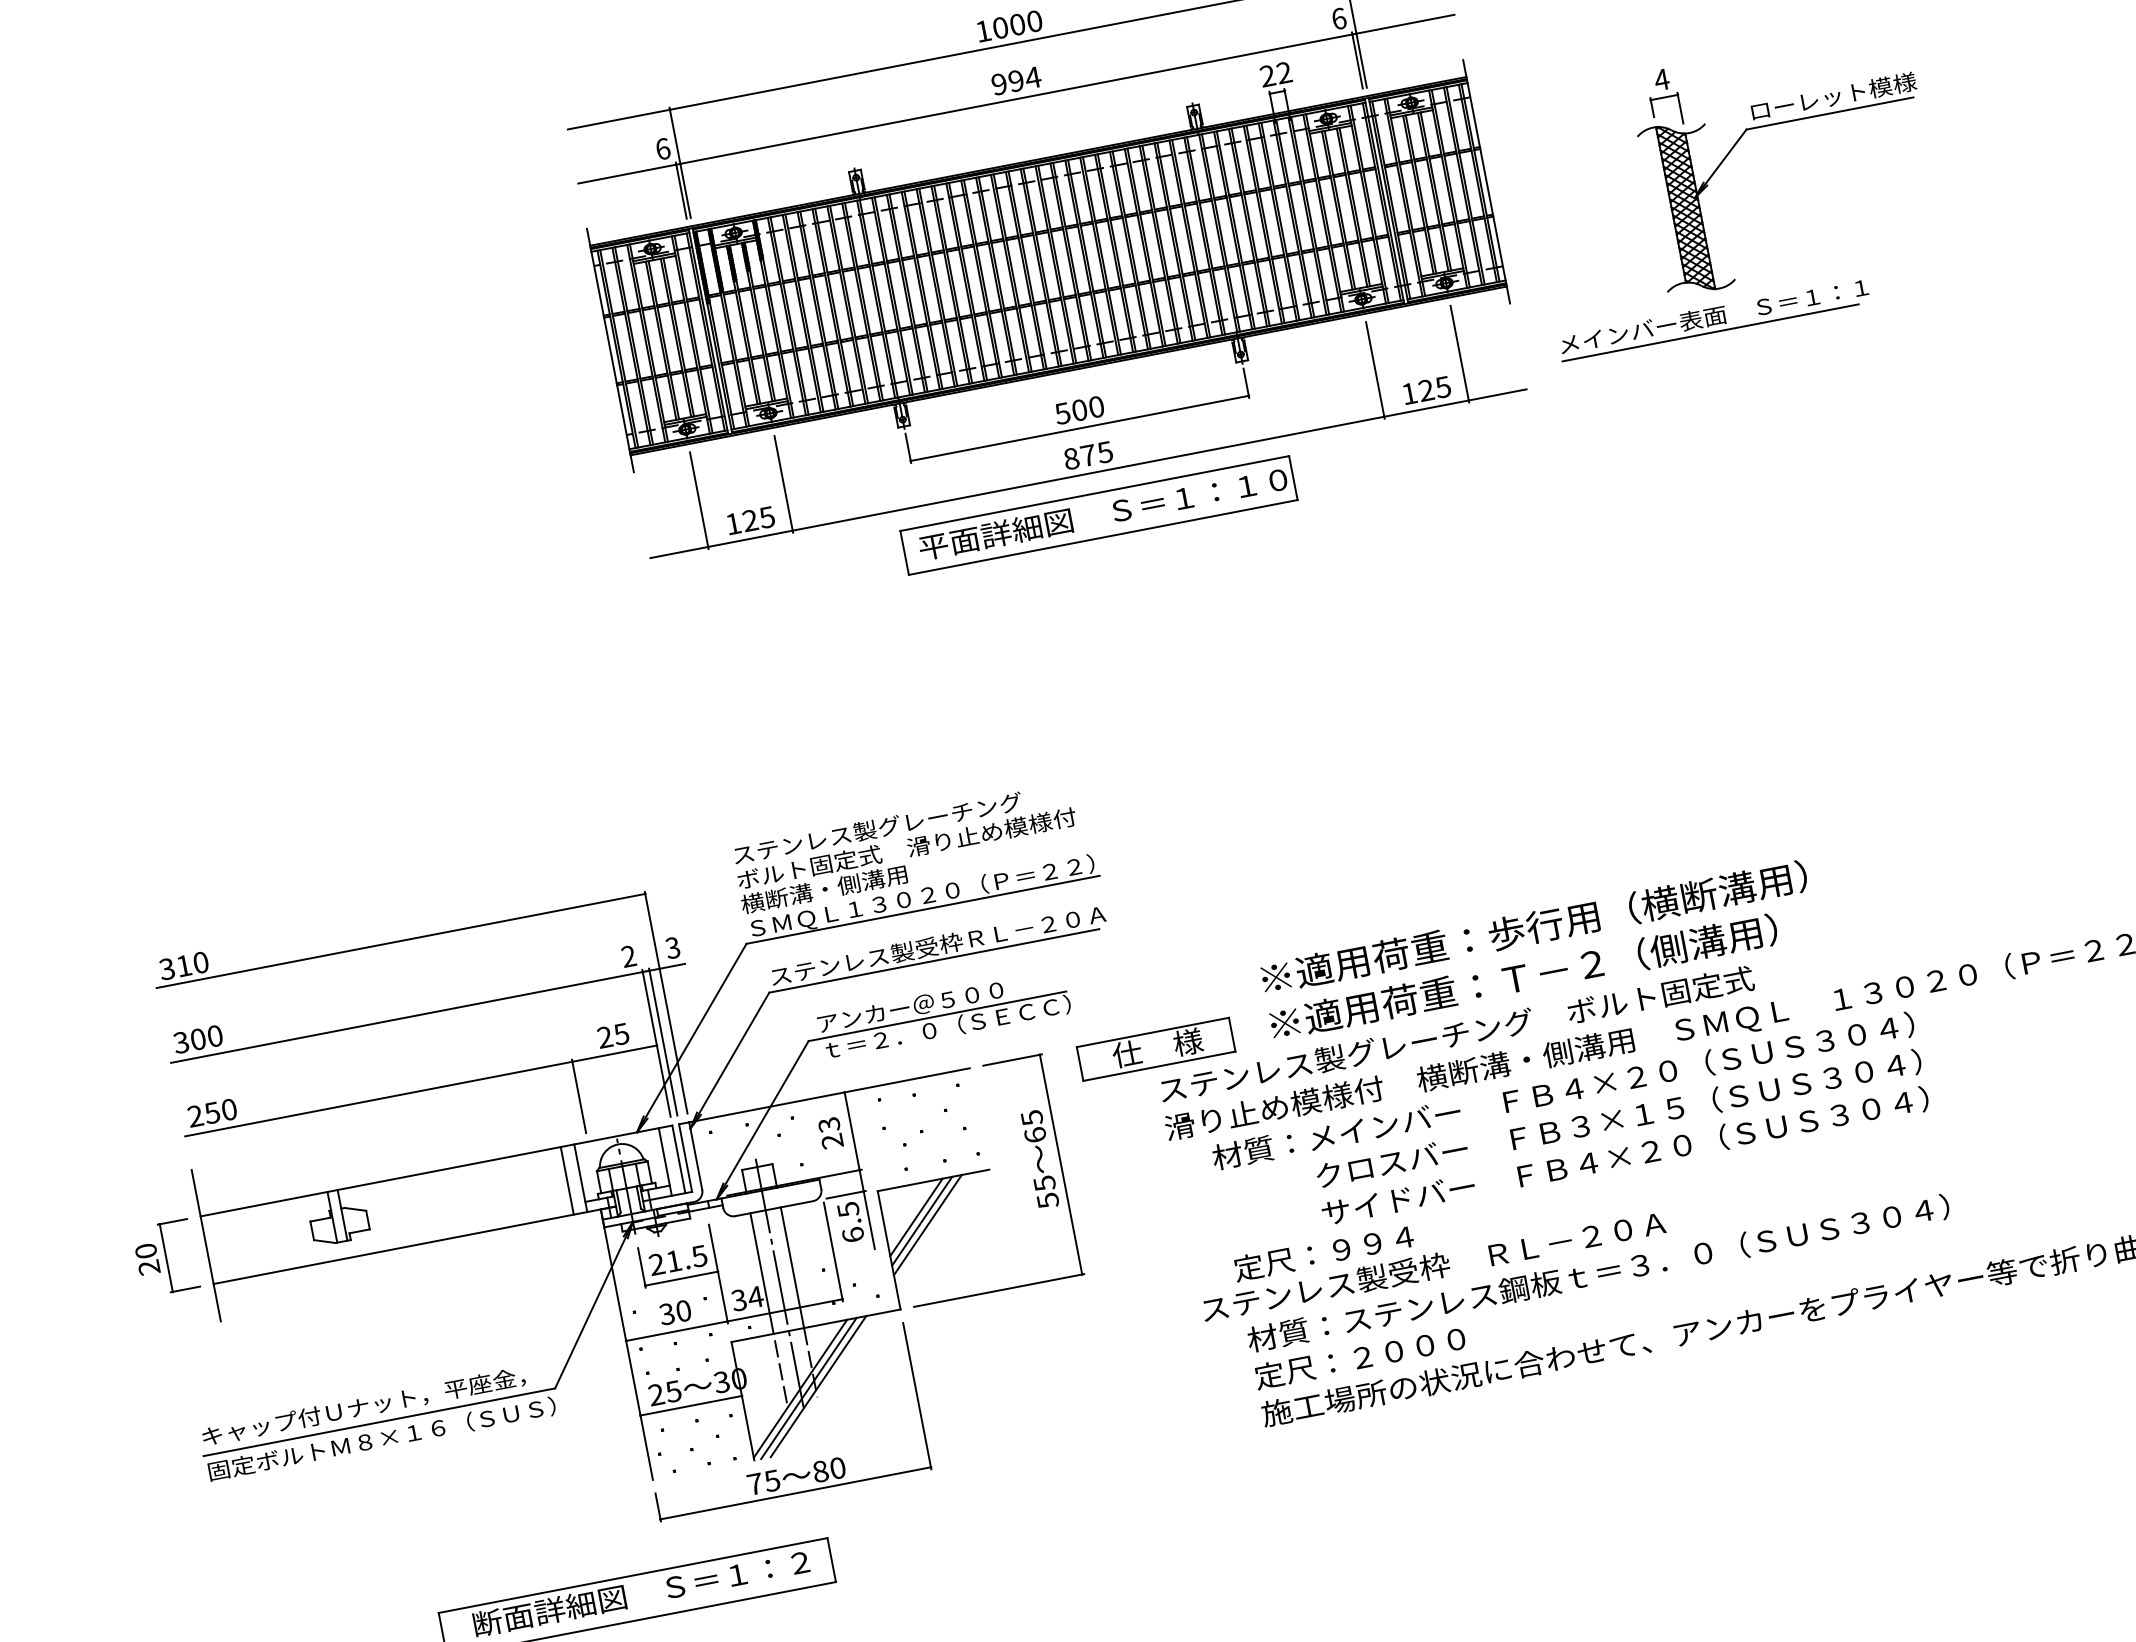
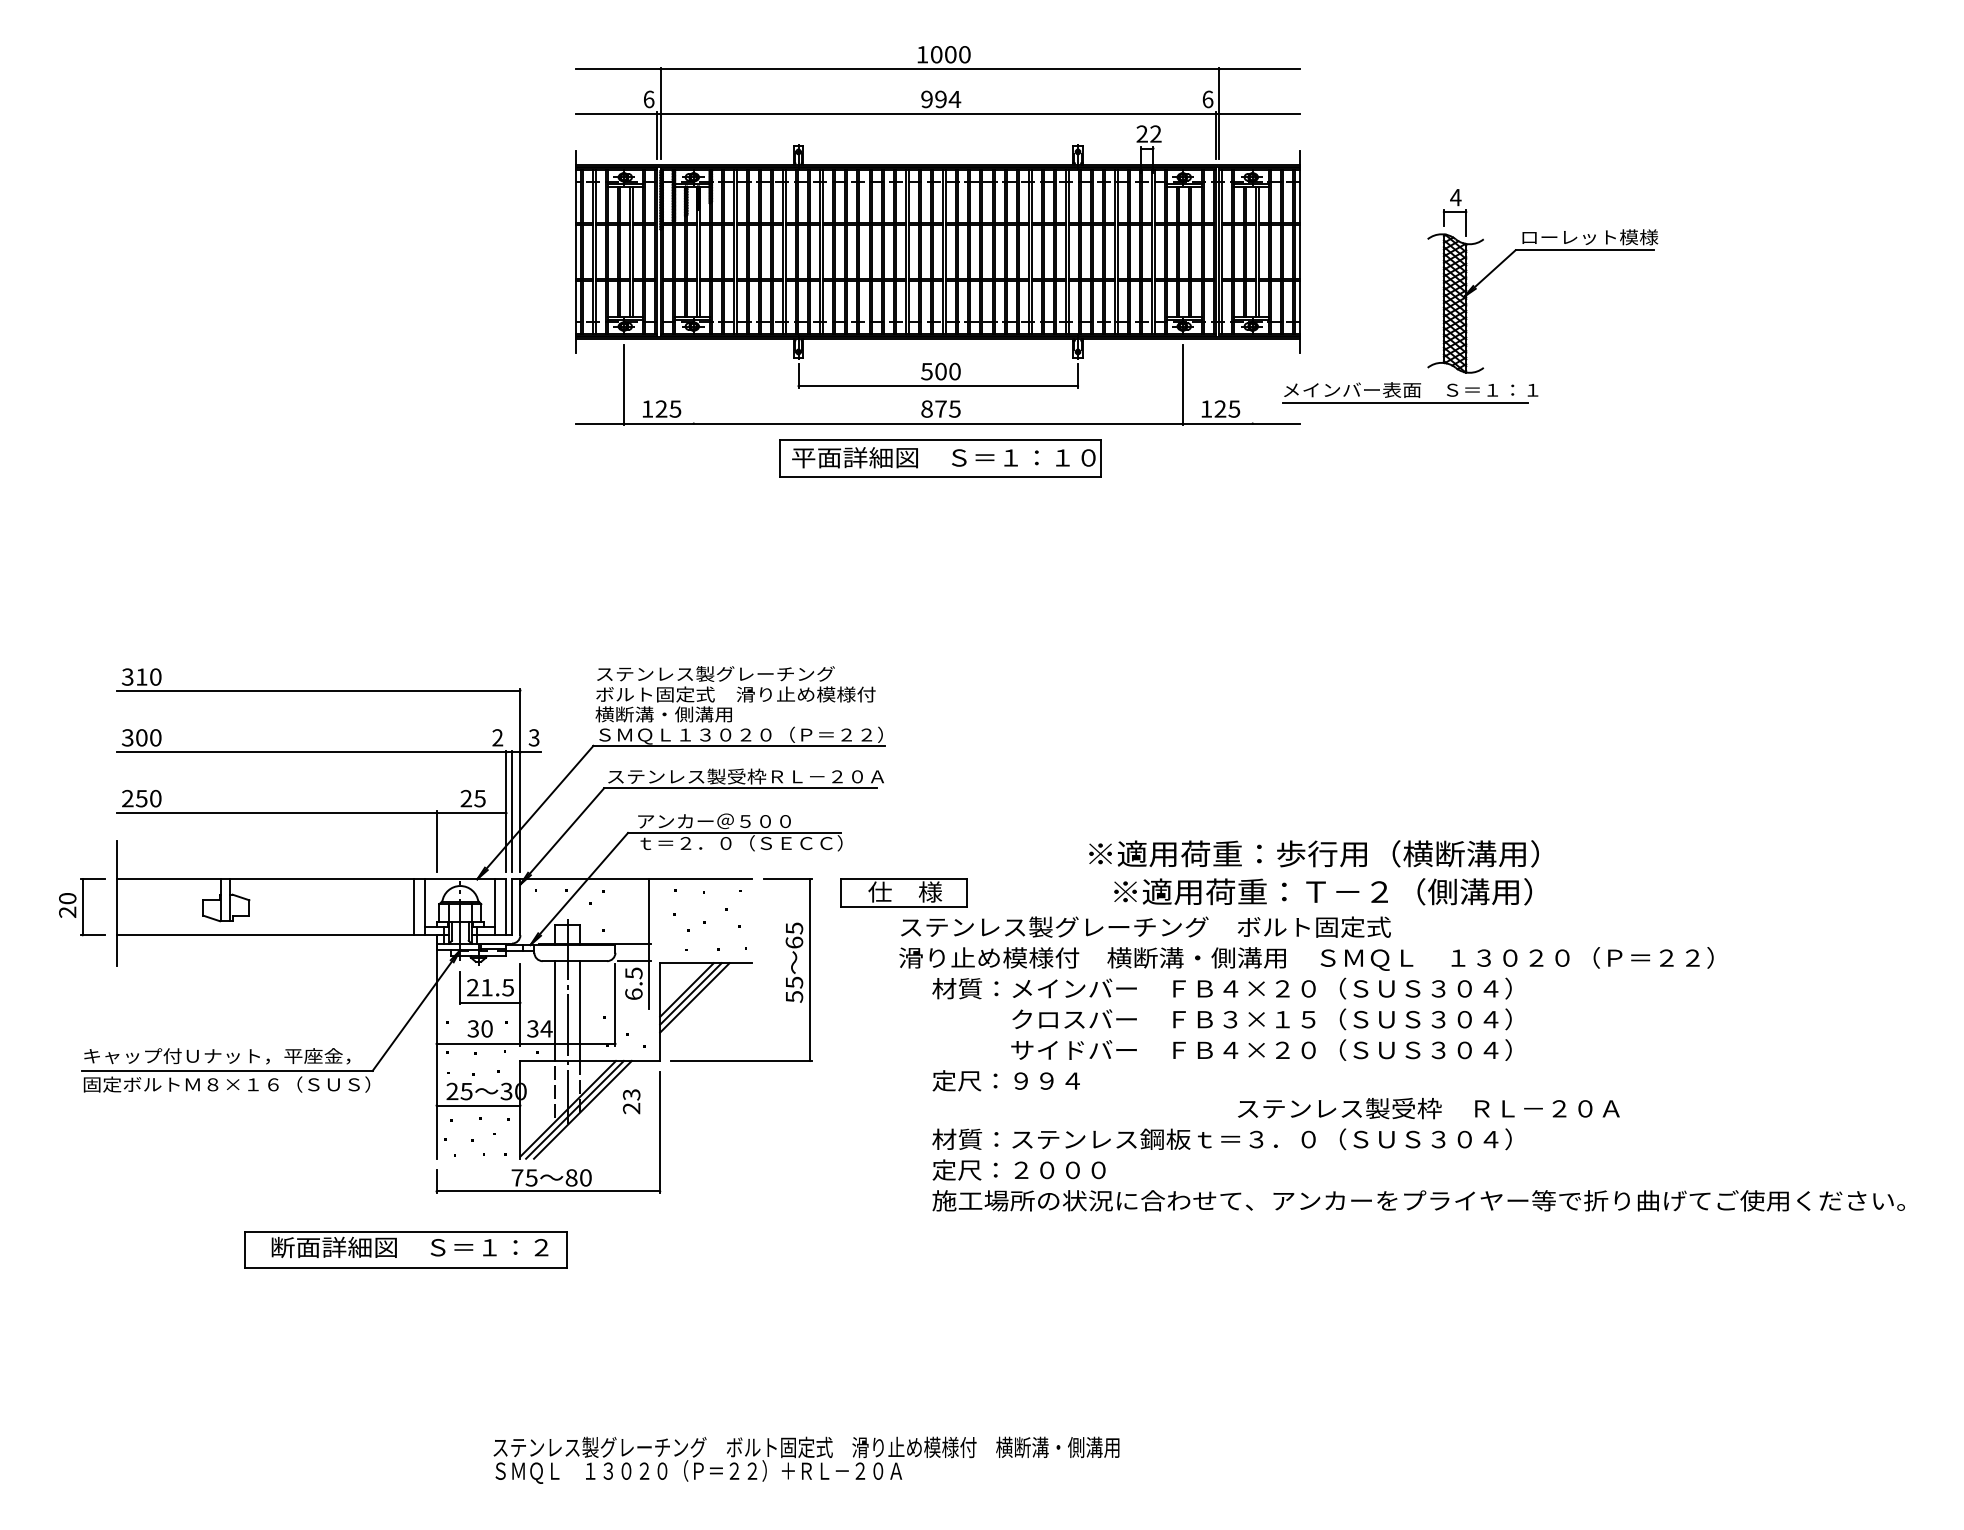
part: (1713, 319) -> (1410, 392), moved
line: (1459, 354) -> (1252, 385), removed
line: (783, 484) -> (693, 385), removed
text: (1533, 927) -> (1313, 853), moved
text: (1523, 977) -> (1322, 891), moved
text: (830, 1132) -> (631, 1101), moved
text: (1433, 1266) -> (1428, 1108), moved

